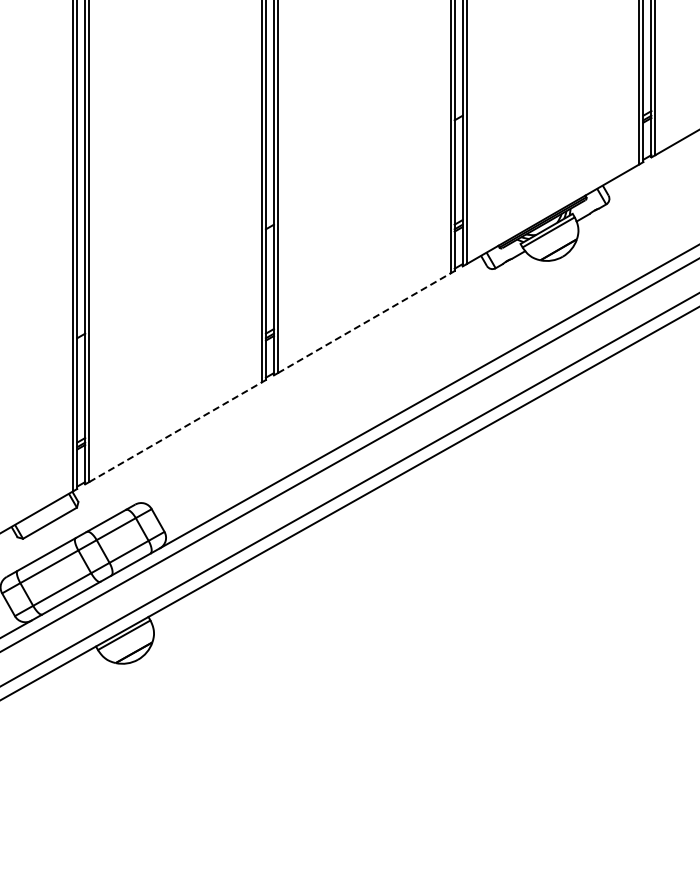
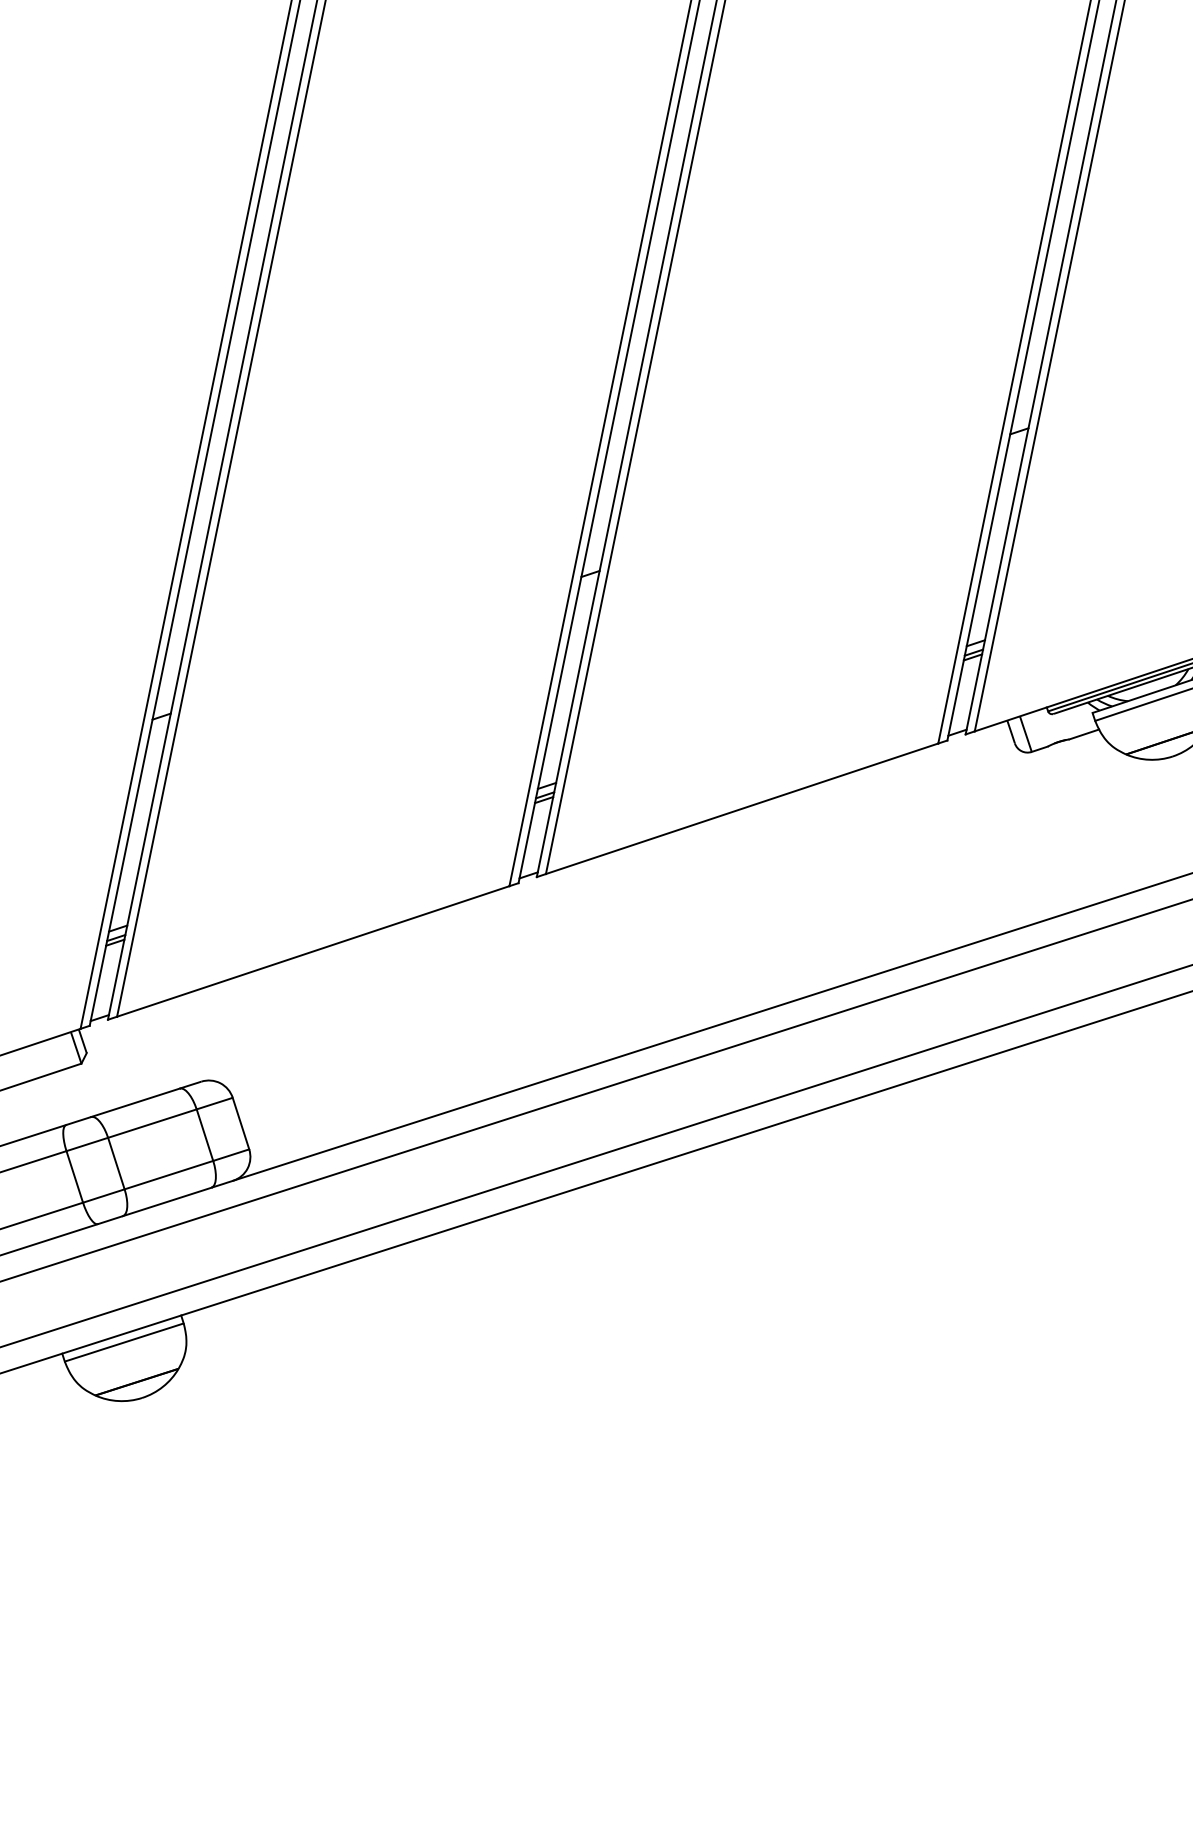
line: (364, 323) -> (742, 809), dashed -> solid
line: (175, 432) -> (312, 952), dashed -> solid

